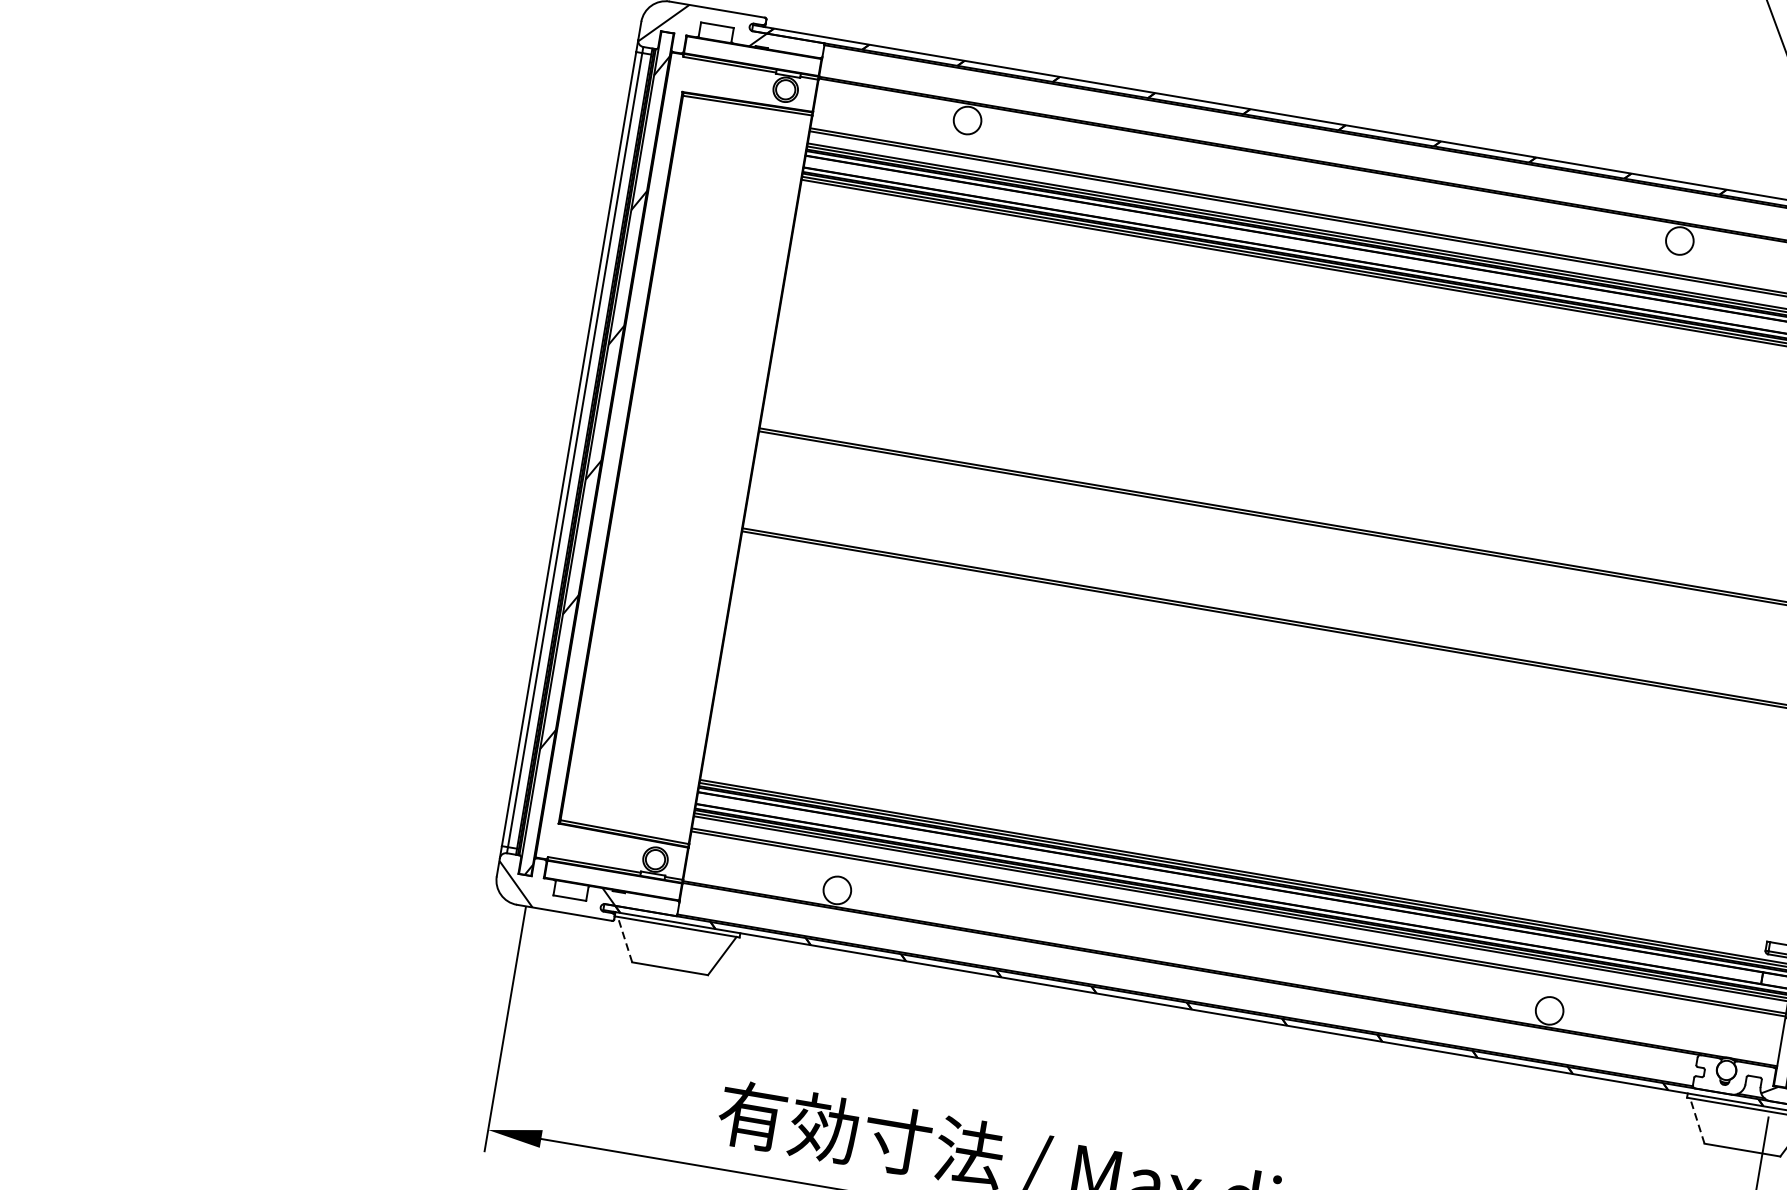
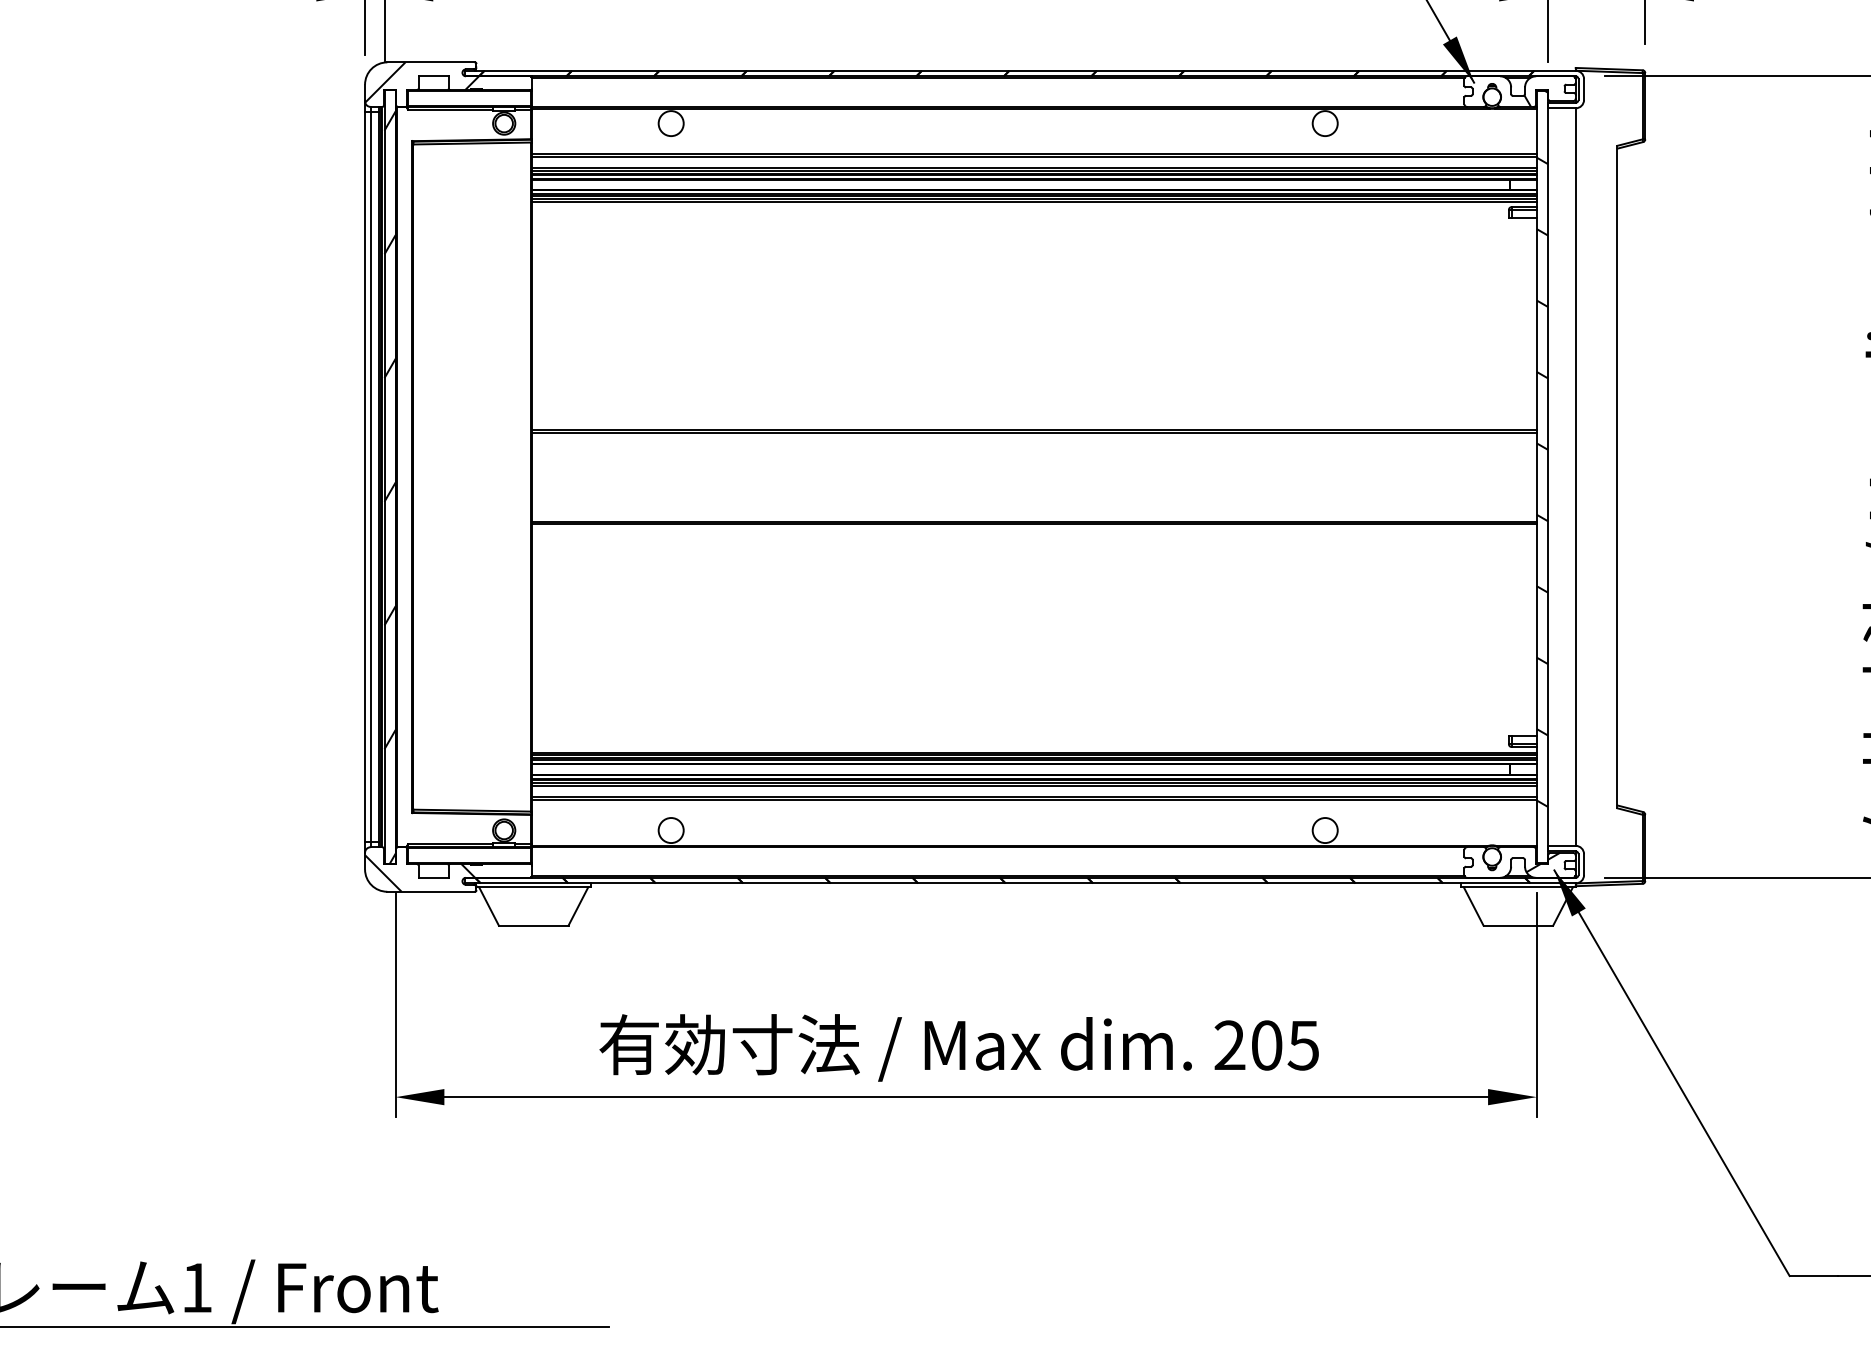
line: (625, 939) -> (489, 906), dashed -> solid
line: (1697, 1120) -> (1473, 906), dashed -> solid

